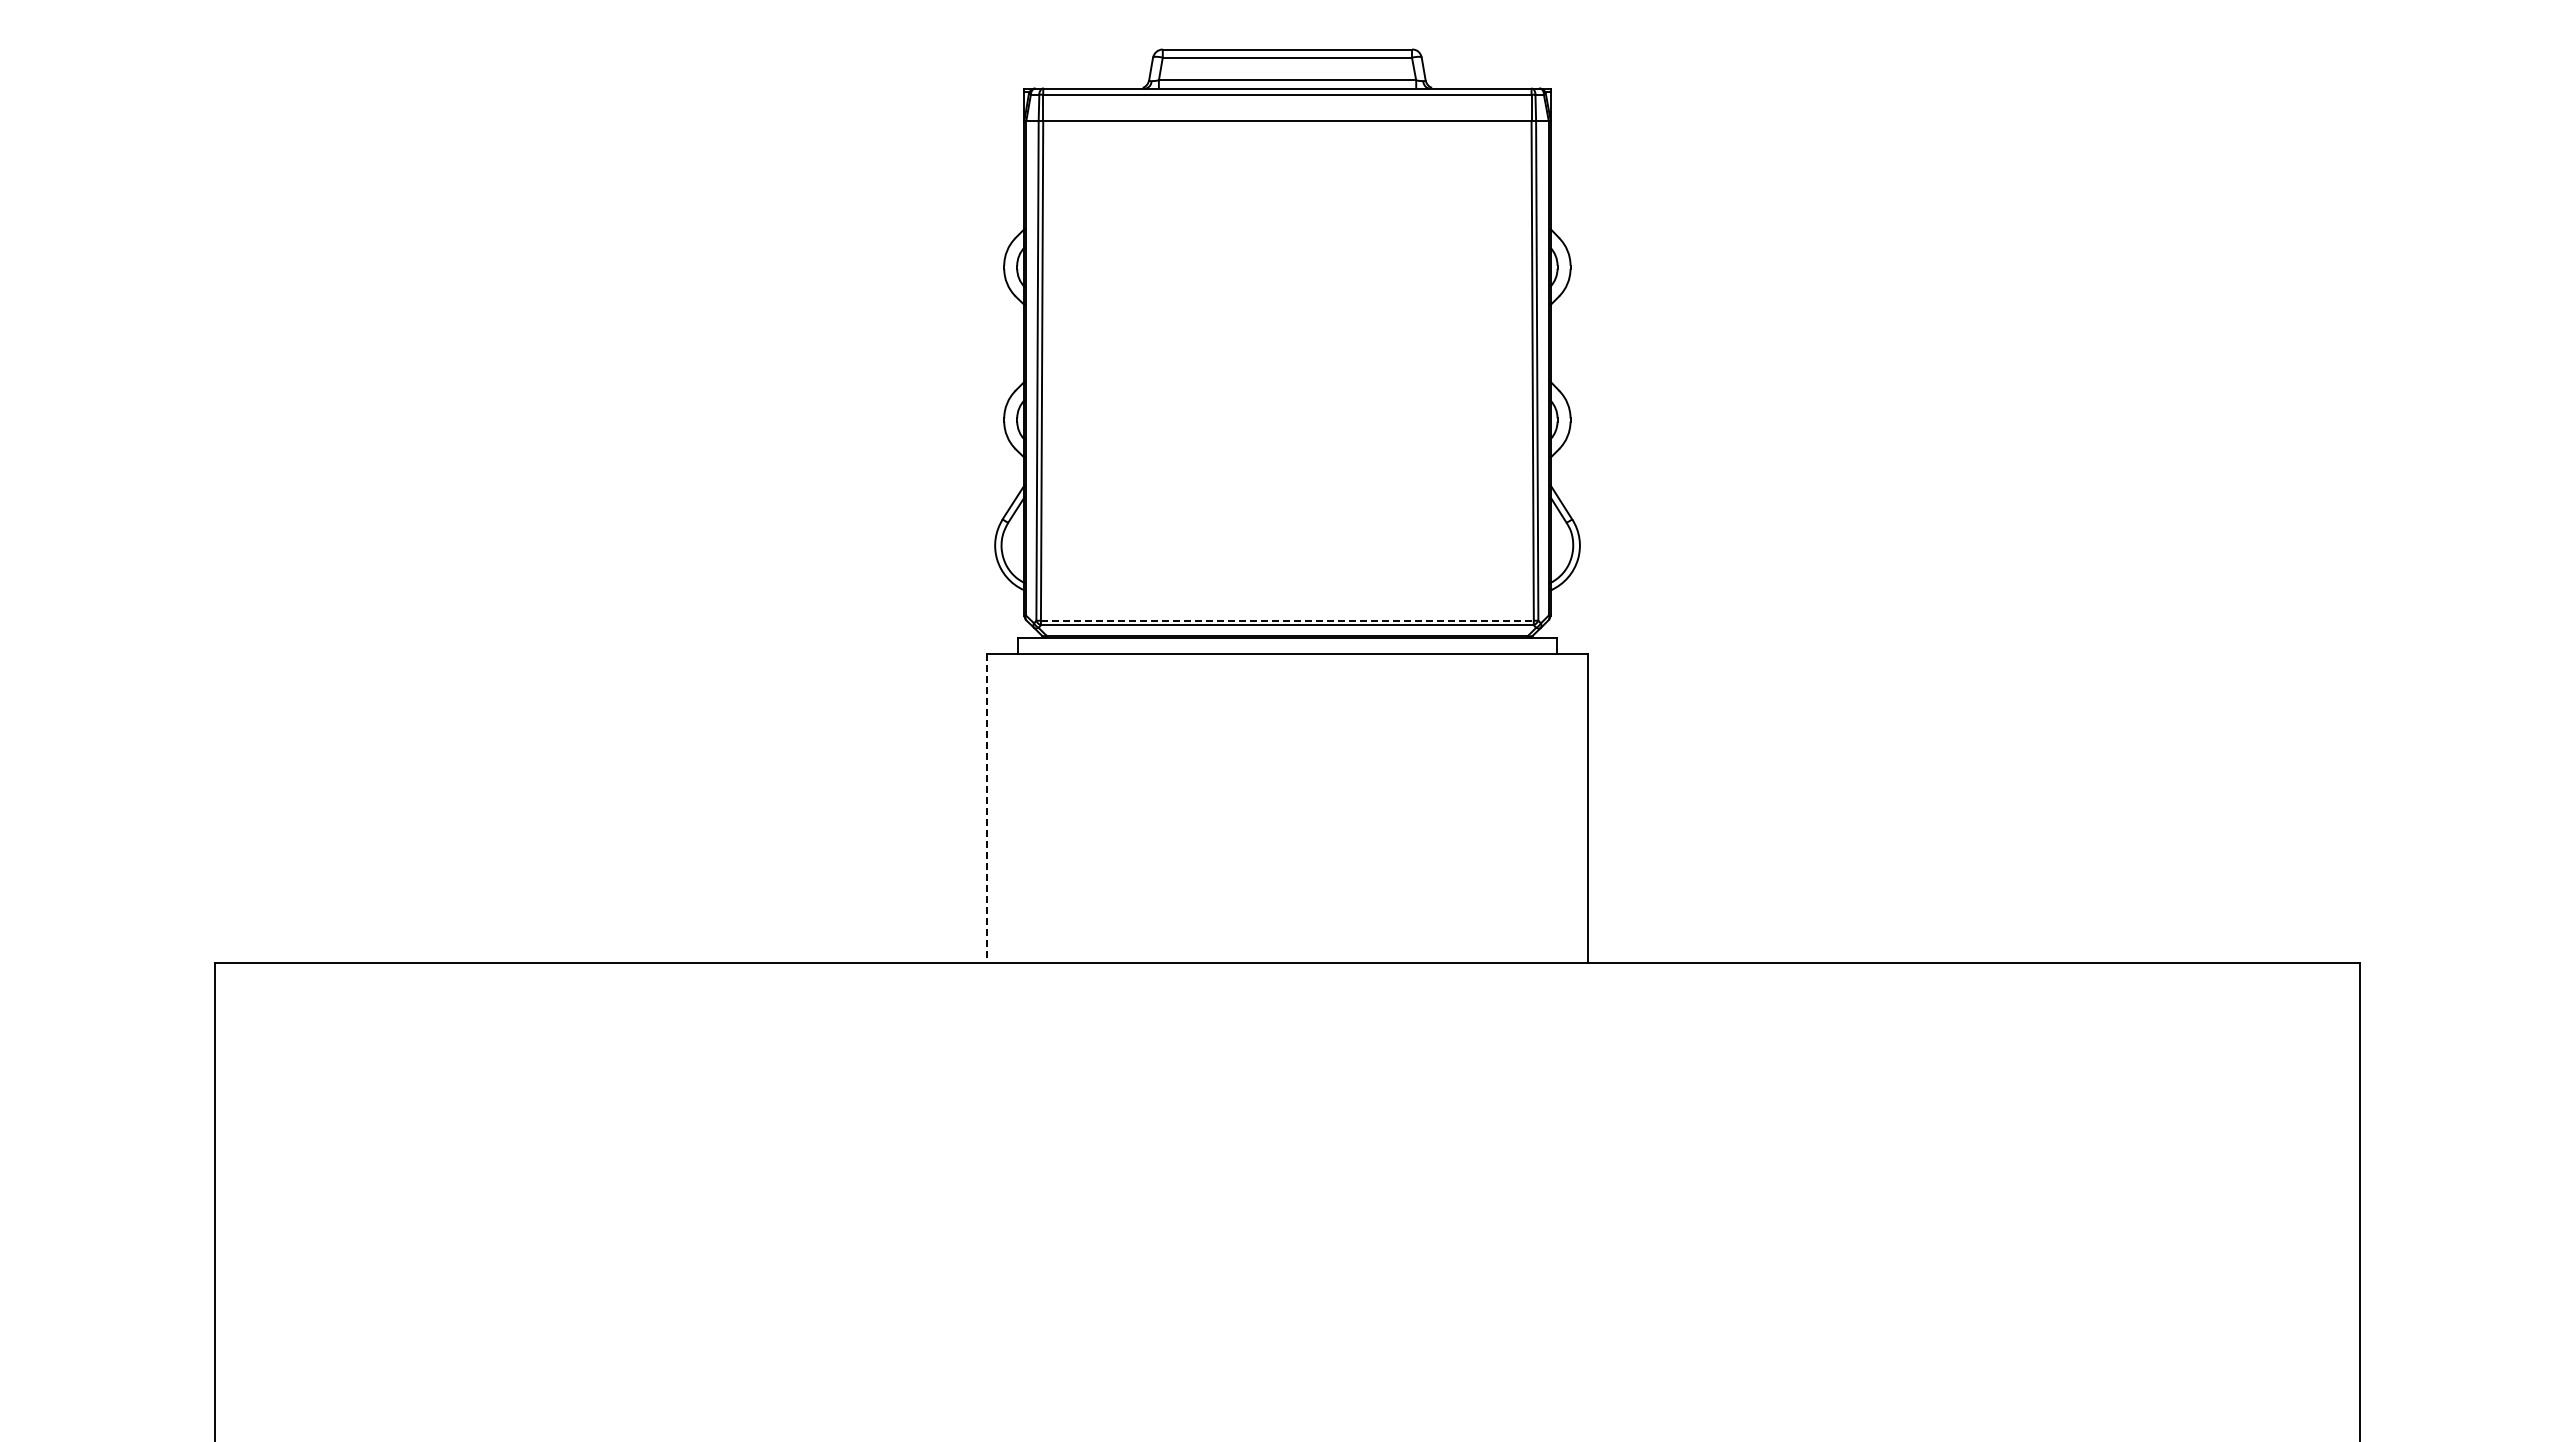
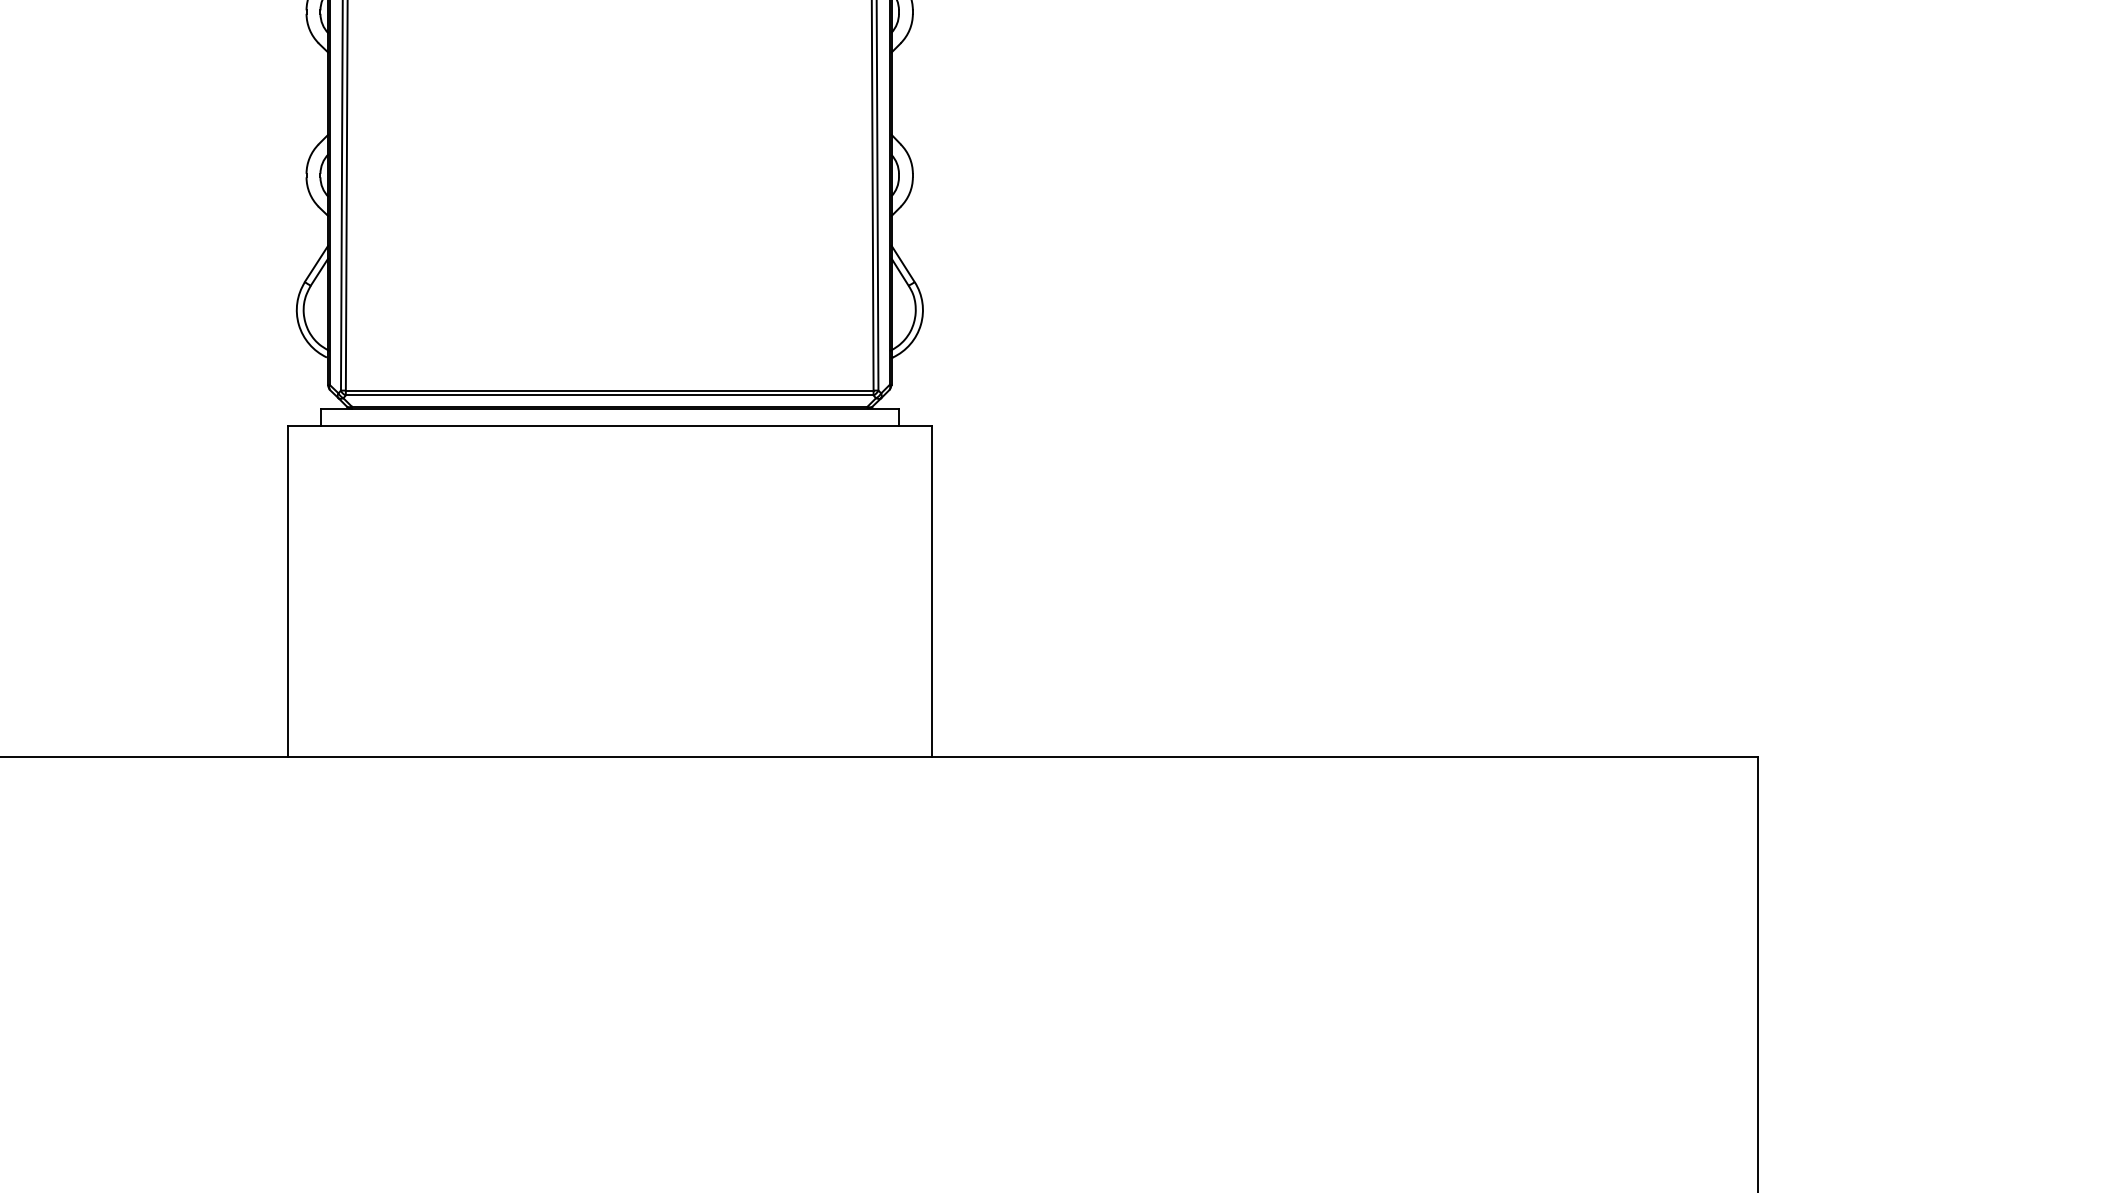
line: (1287, 620) -> (609, 390), dashed -> solid
line: (987, 808) -> (288, 591), dashed -> solid

